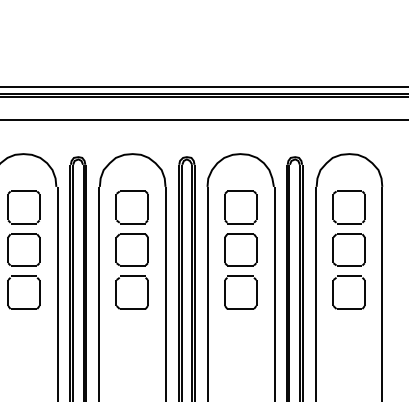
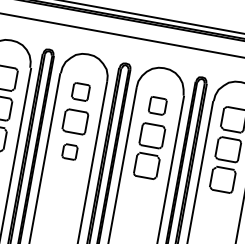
part: (131, 207) -> (80, 91), size x0.7
part: (240, 207) -> (157, 105), size x0.7
part: (131, 292) -> (69, 151), size x0.6

